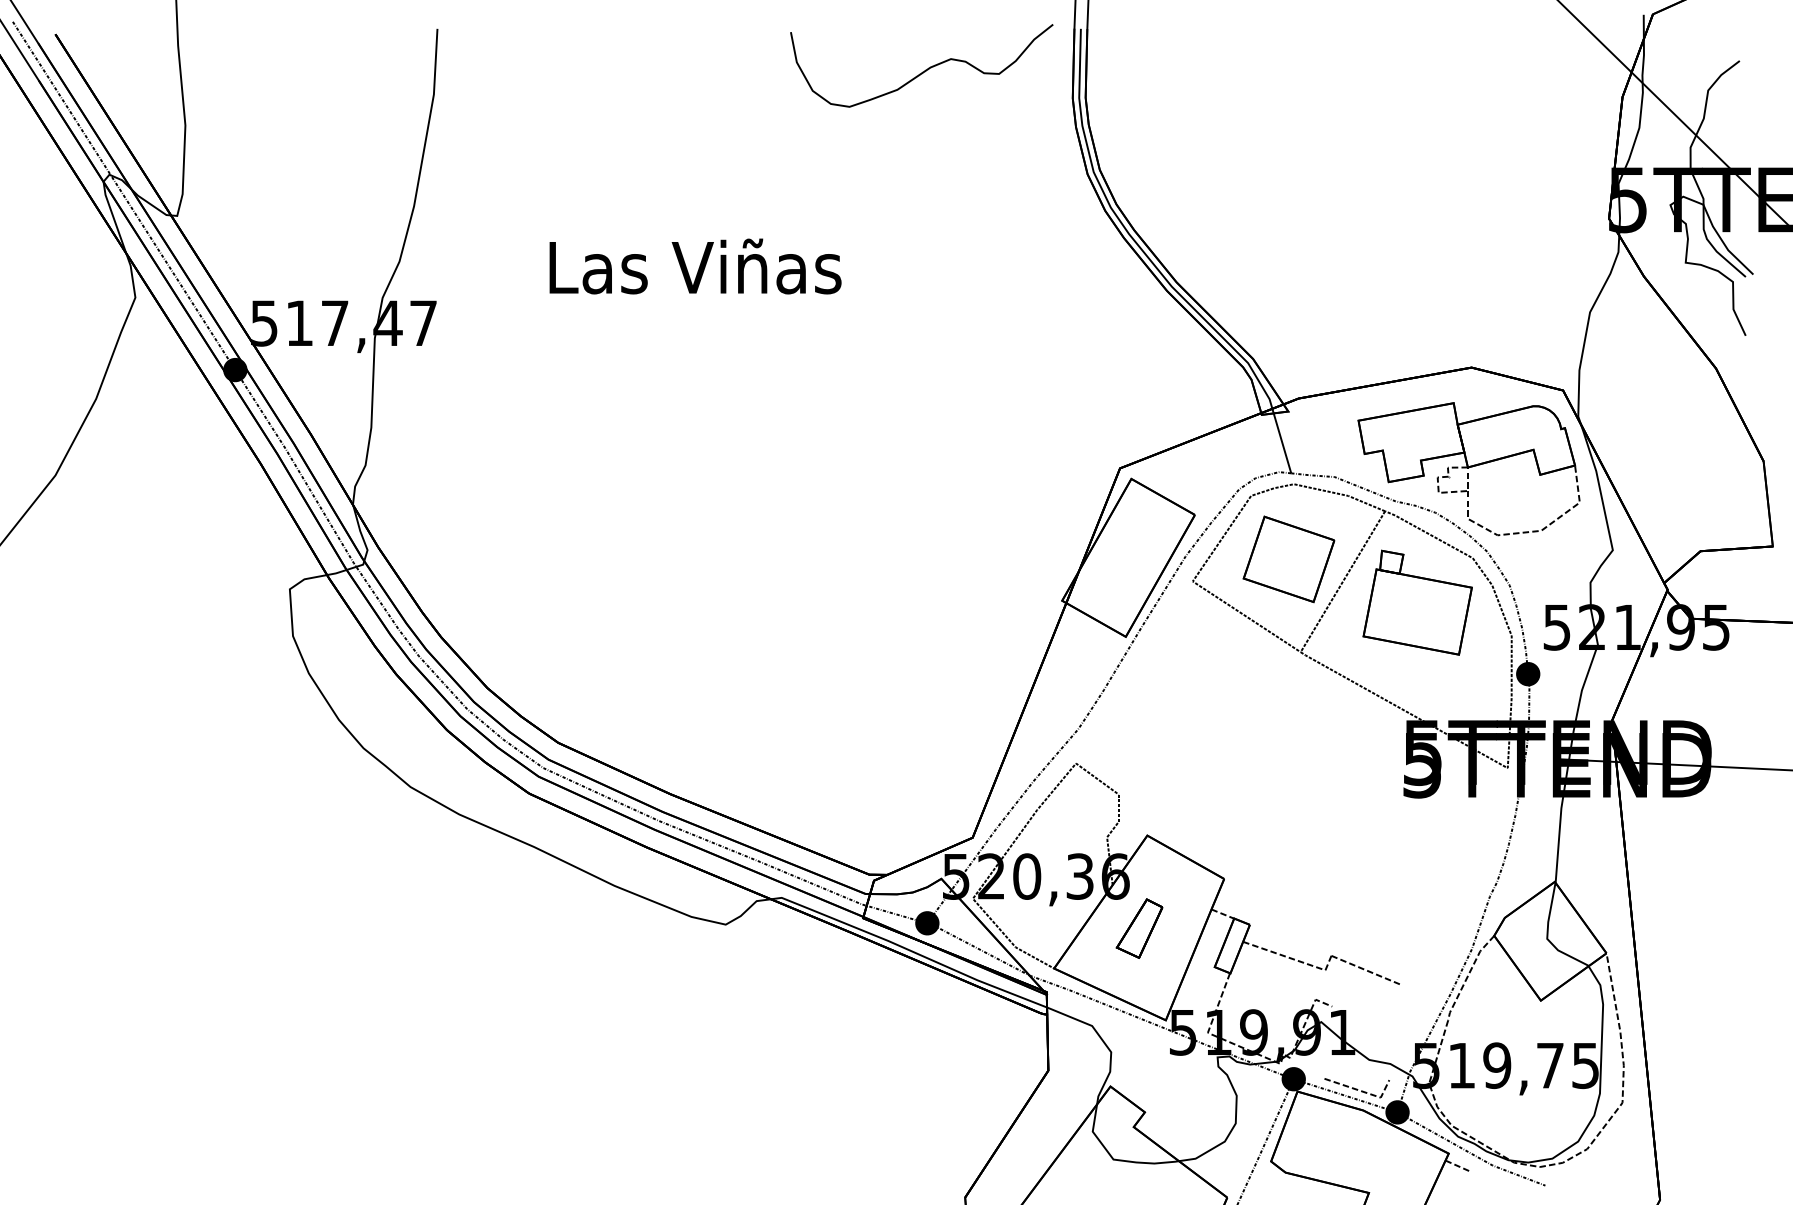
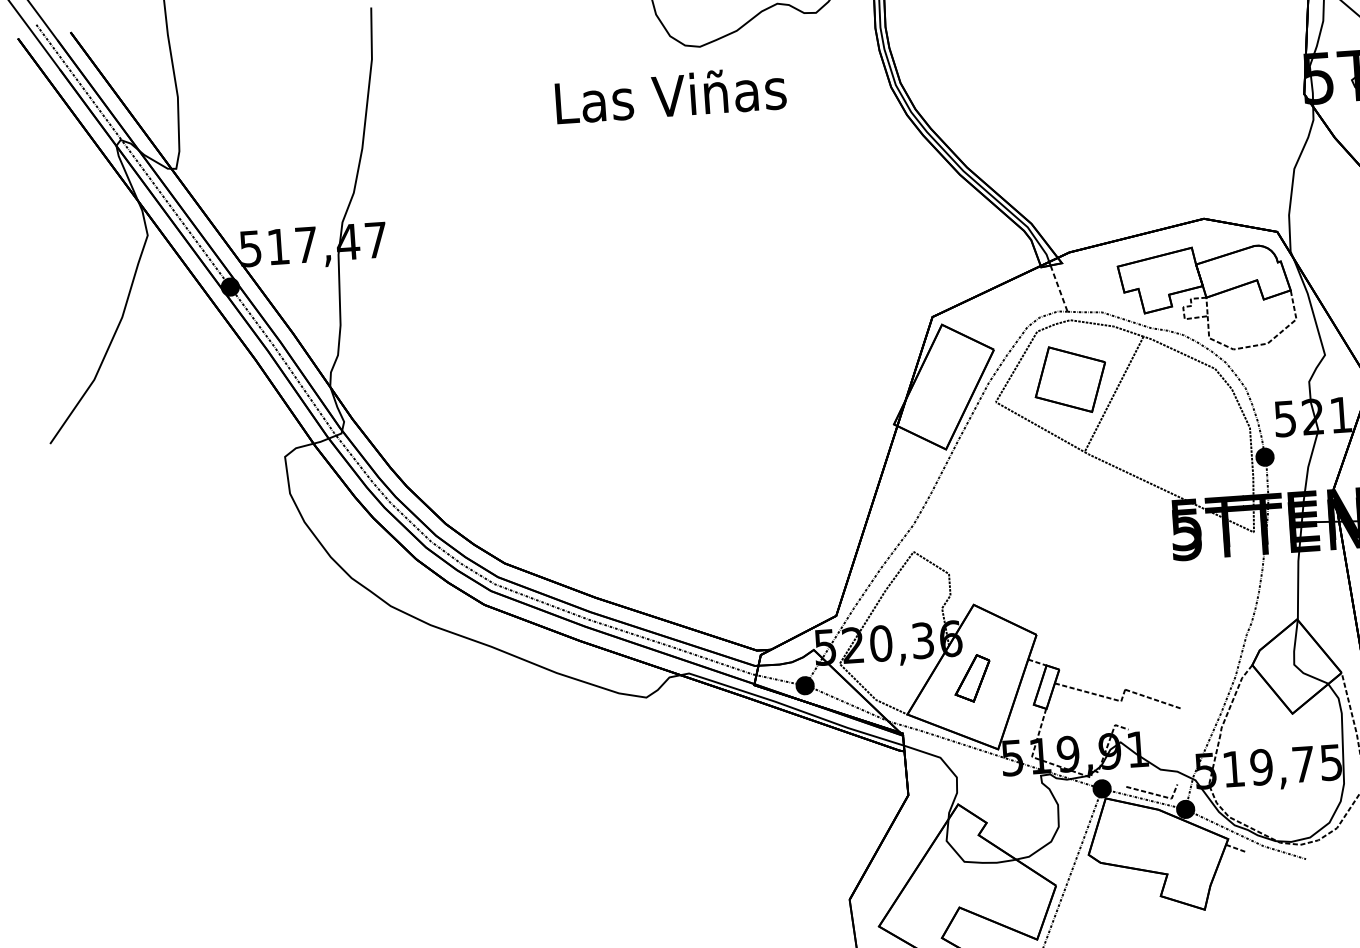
text: (695, 266) -> (670, 95), moved
line: (1282, 443) -> (1059, 288), solid -> dashed
part: (1417, 602) -> (1173, 406), removed

